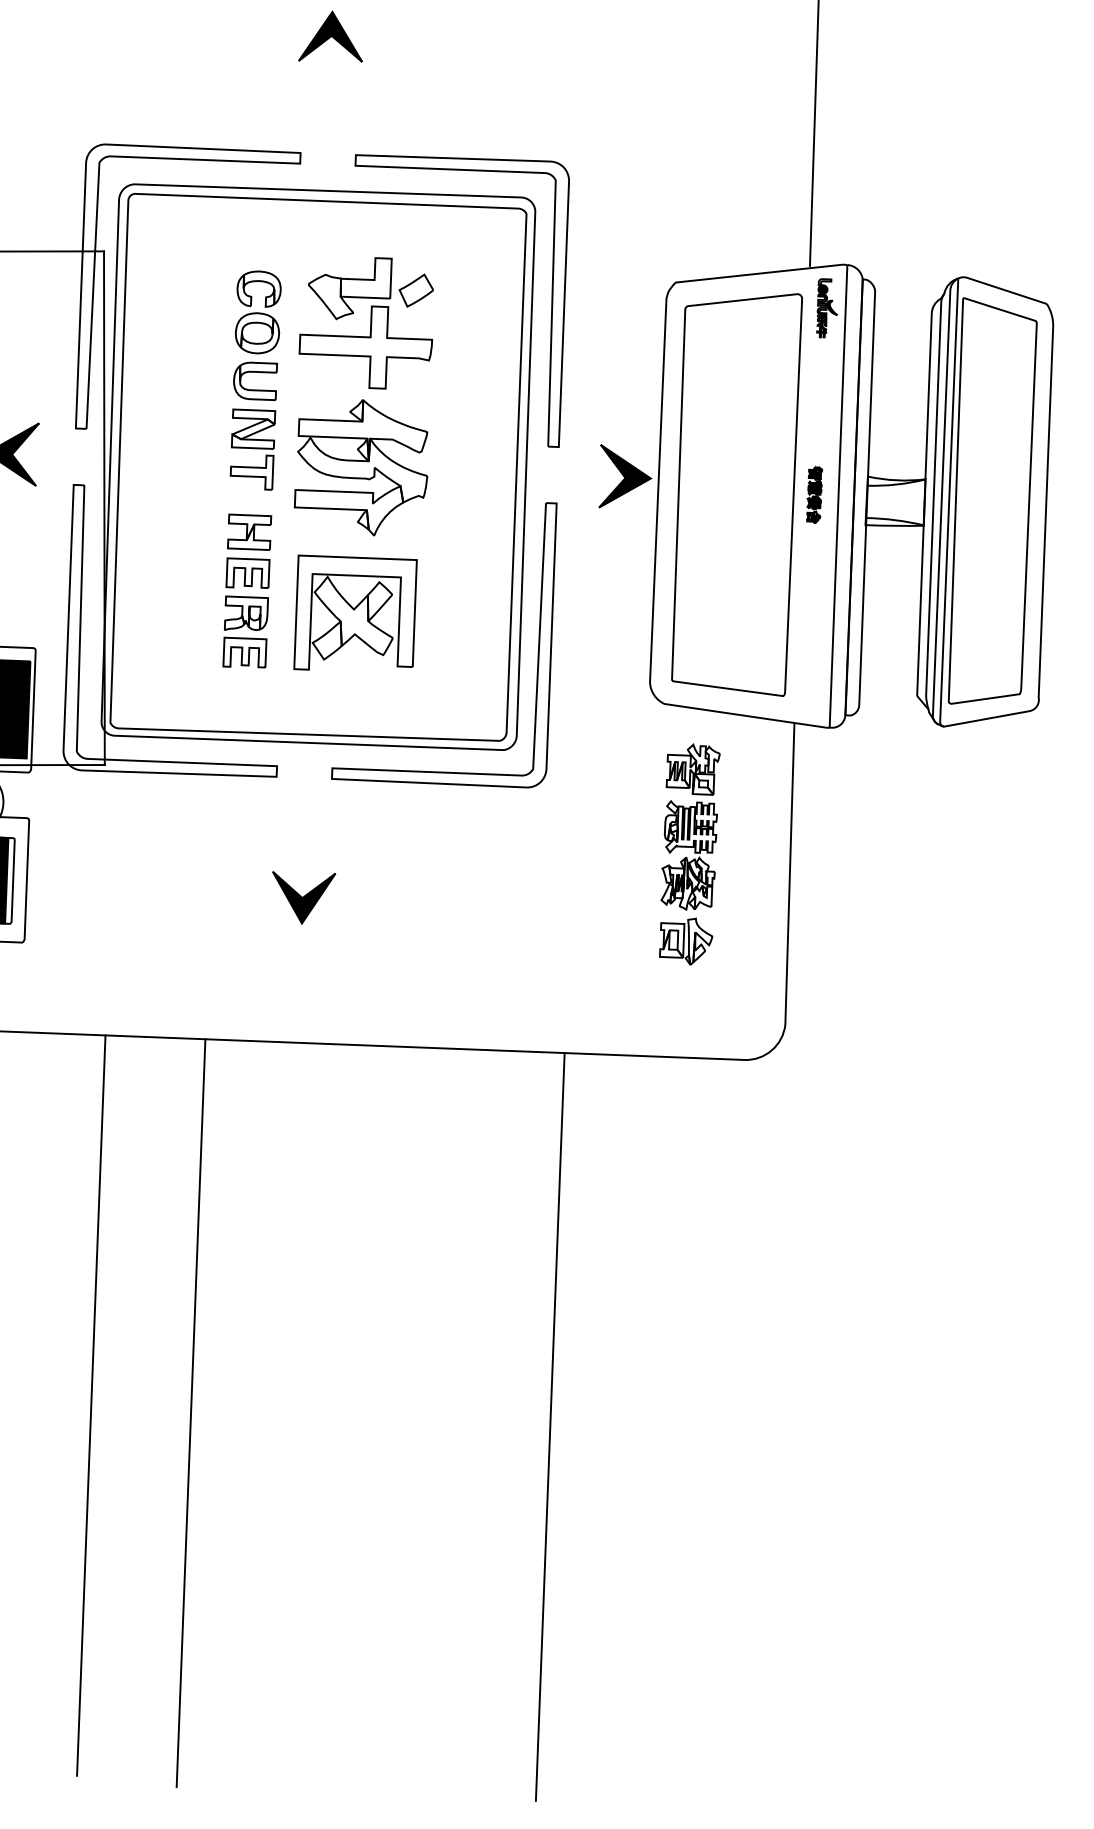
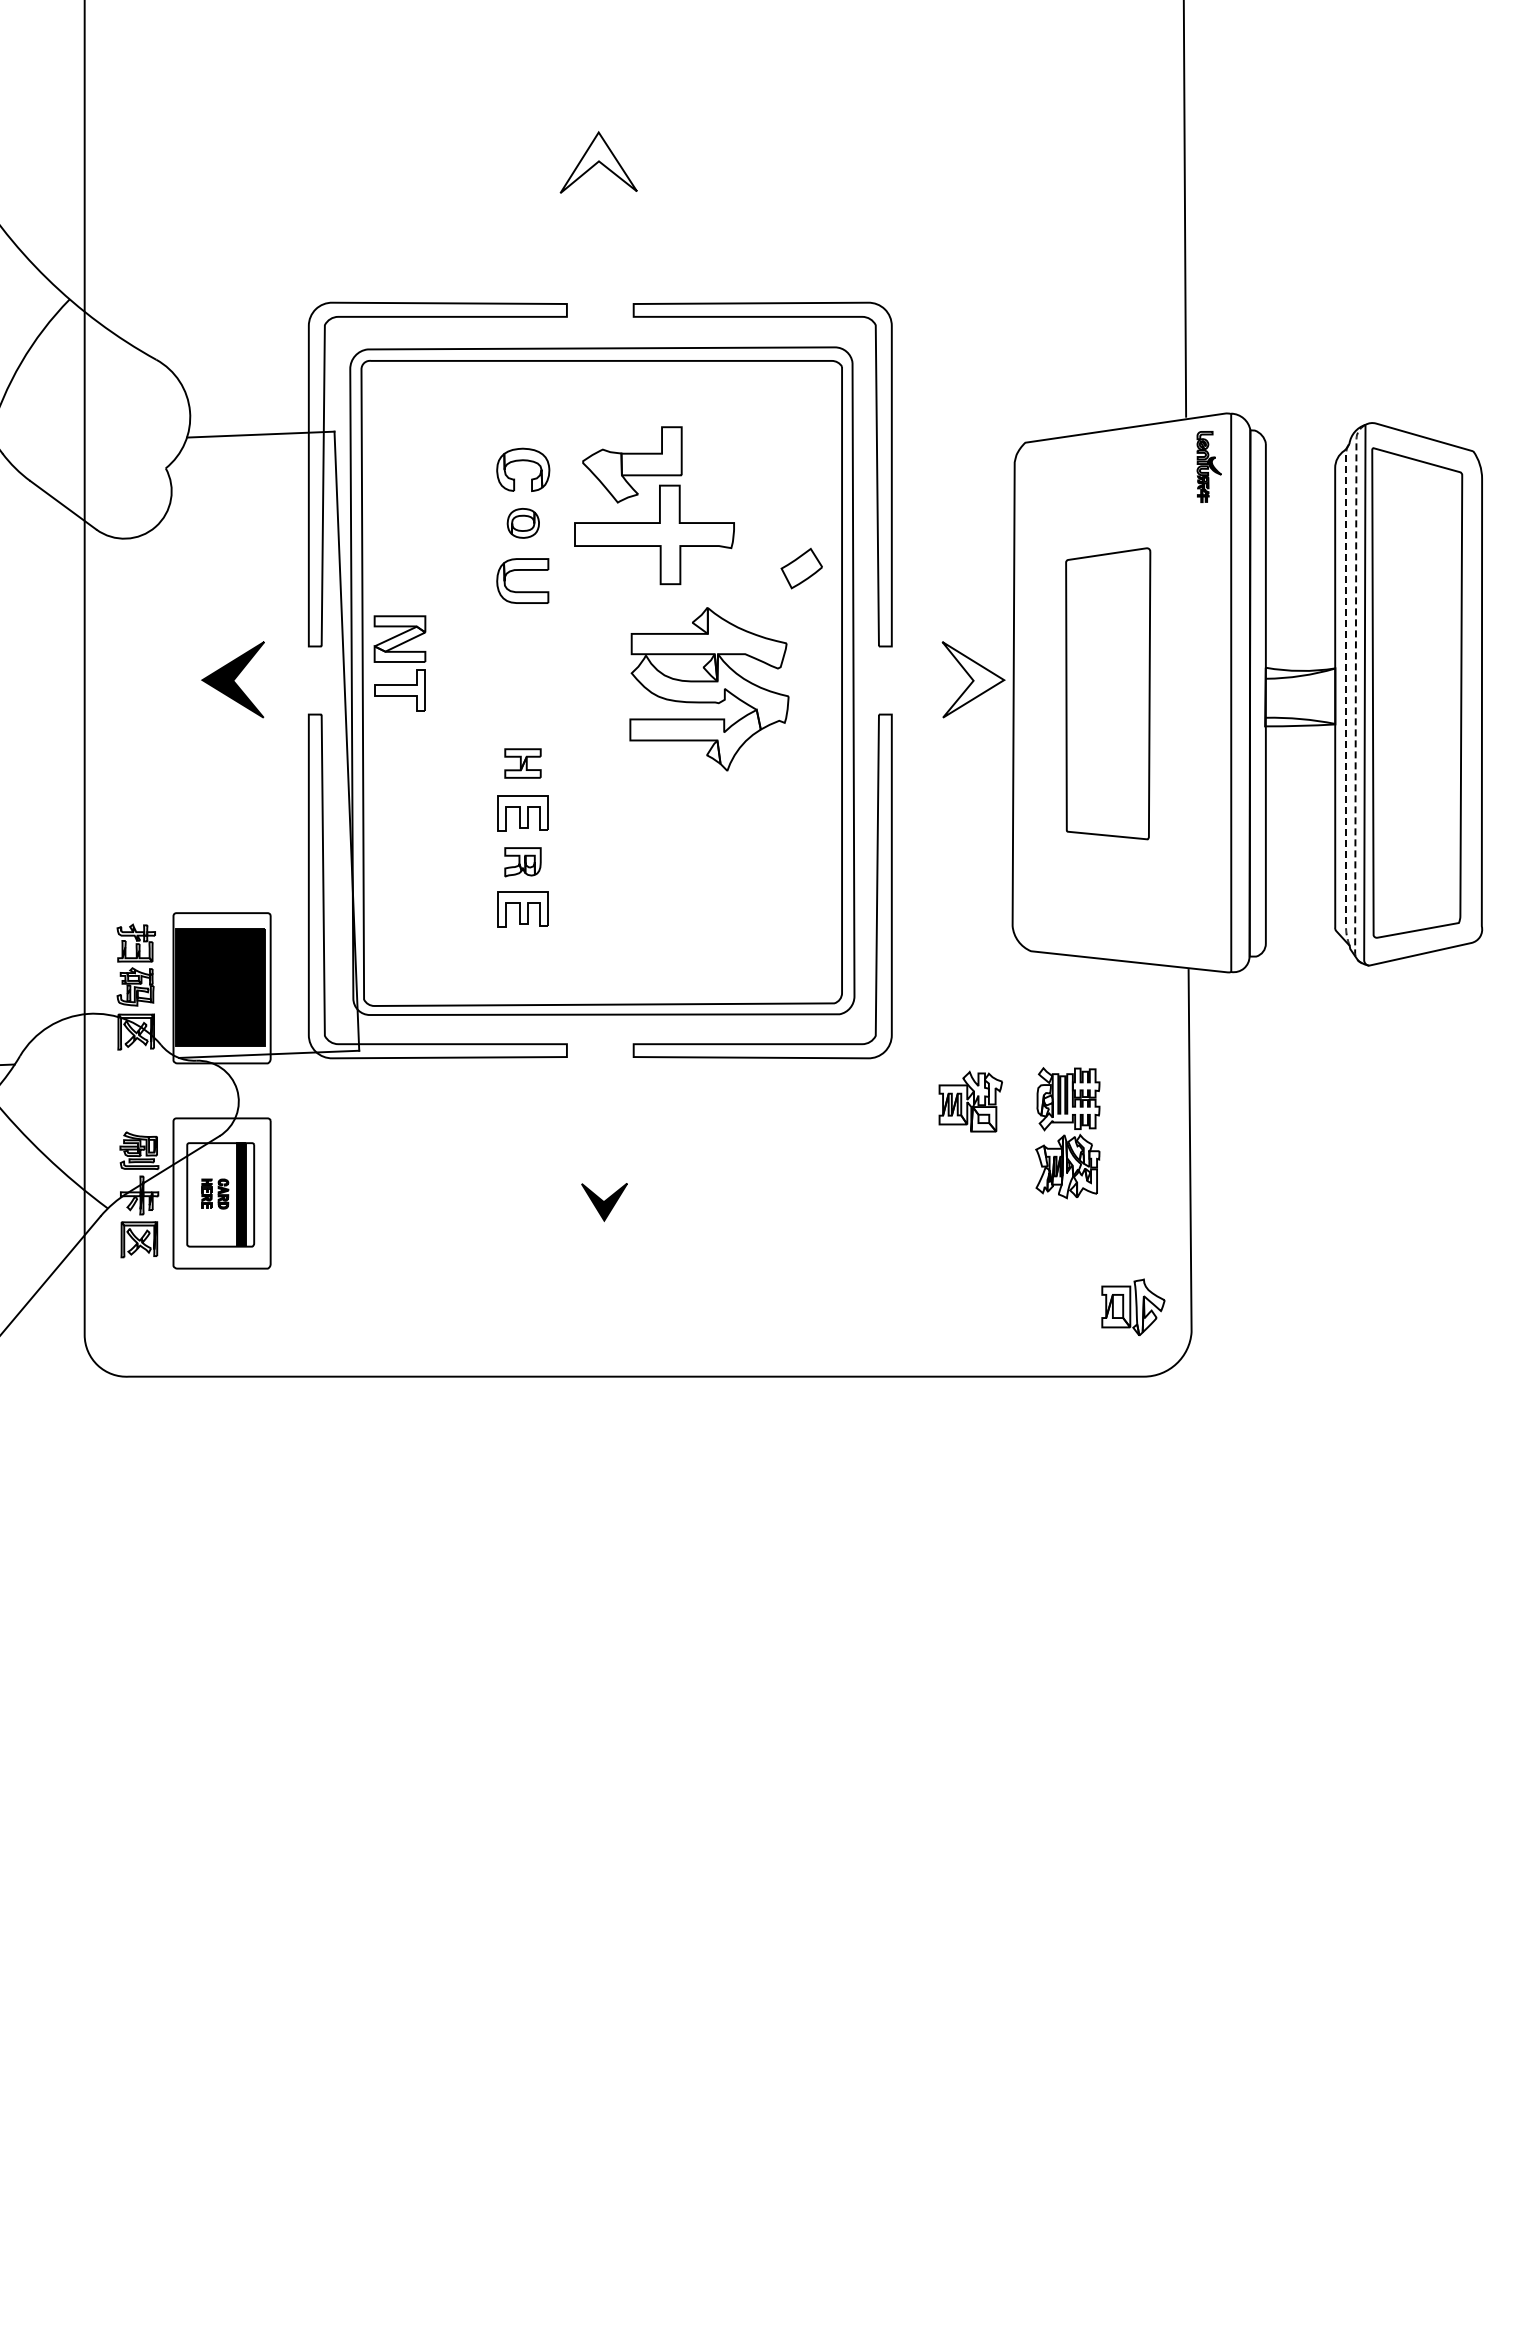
fill: (331, 36) -> (598, 162), removed
part: (416, 290) -> (801, 568), moved
part: (257, 333) -> (523, 523), size x0.6
part: (252, 449) -> (399, 663), moved
part: (362, 467) -> (709, 689), moved
fill: (625, 477) -> (973, 679), removed
part: (736, 492) -> (1108, 693), size x0.6
part: (814, 495) -> (1202, 692), removed
line: (934, 500) -> (1346, 693), solid -> dashed
line: (941, 501) -> (1355, 694), solid -> dashed
part: (249, 532) -> (522, 763), size x0.7
part: (246, 614) -> (522, 862), size x0.7
part: (355, 614) -> (654, 857), removed
part: (693, 769) -> (970, 1101), moved
part: (303, 898) -> (604, 1202), size x0.6
part: (686, 941) -> (1133, 1307), moved
line: (91, 1405) -> (372, 1823), removed
line: (191, 1412) -> (493, 1827), removed
line: (549, 1426) -> (926, 1827), removed

